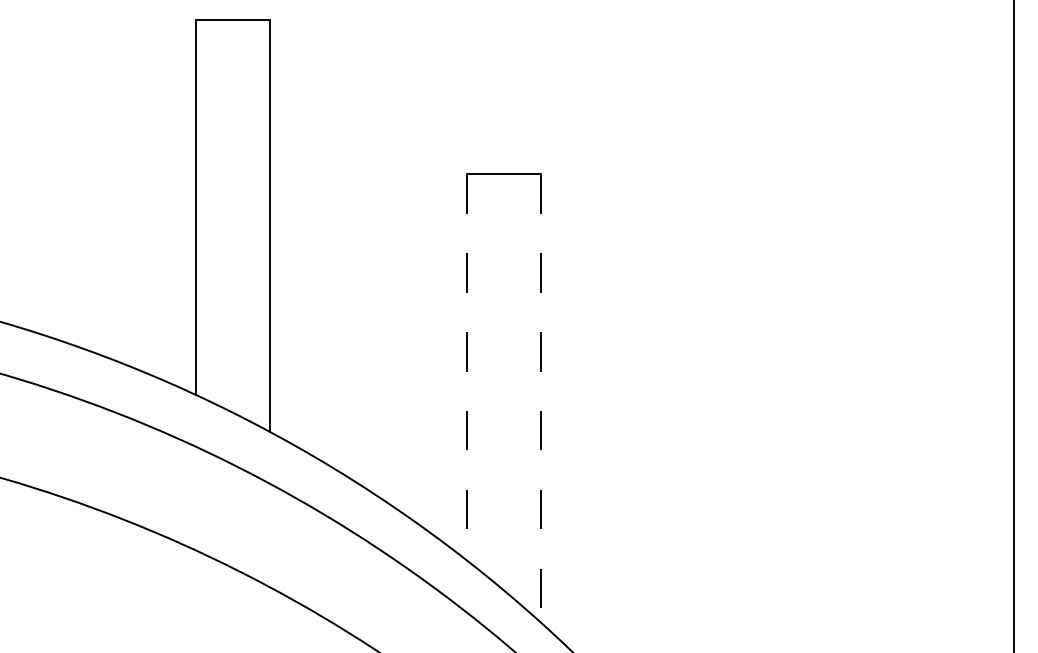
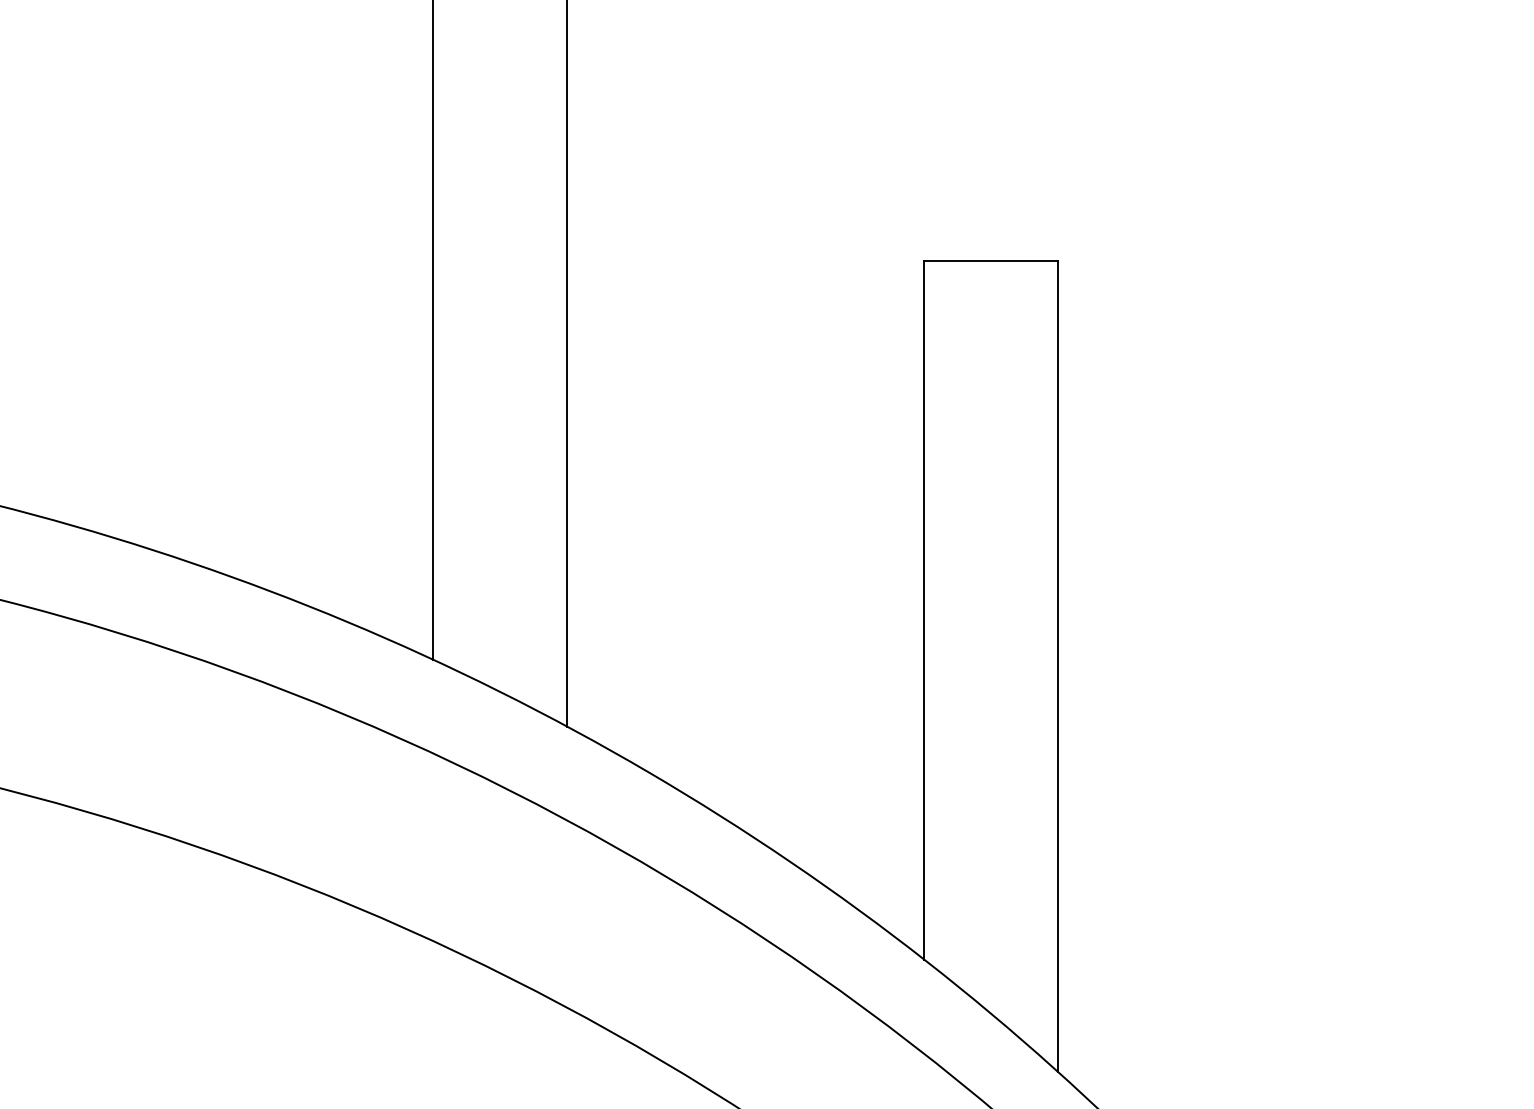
line: (466, 367) -> (923, 610), dashed -> solid
line: (540, 398) -> (1057, 666), dashed -> solid

